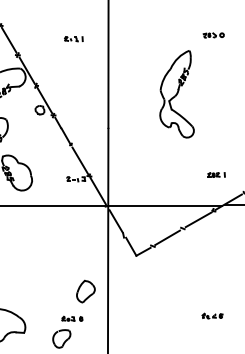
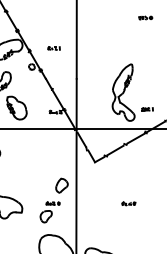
part: (72, 39) -> (53, 48), moved
part: (176, 94) -> (123, 92), moved
part: (211, 315) -> (128, 203), moved

